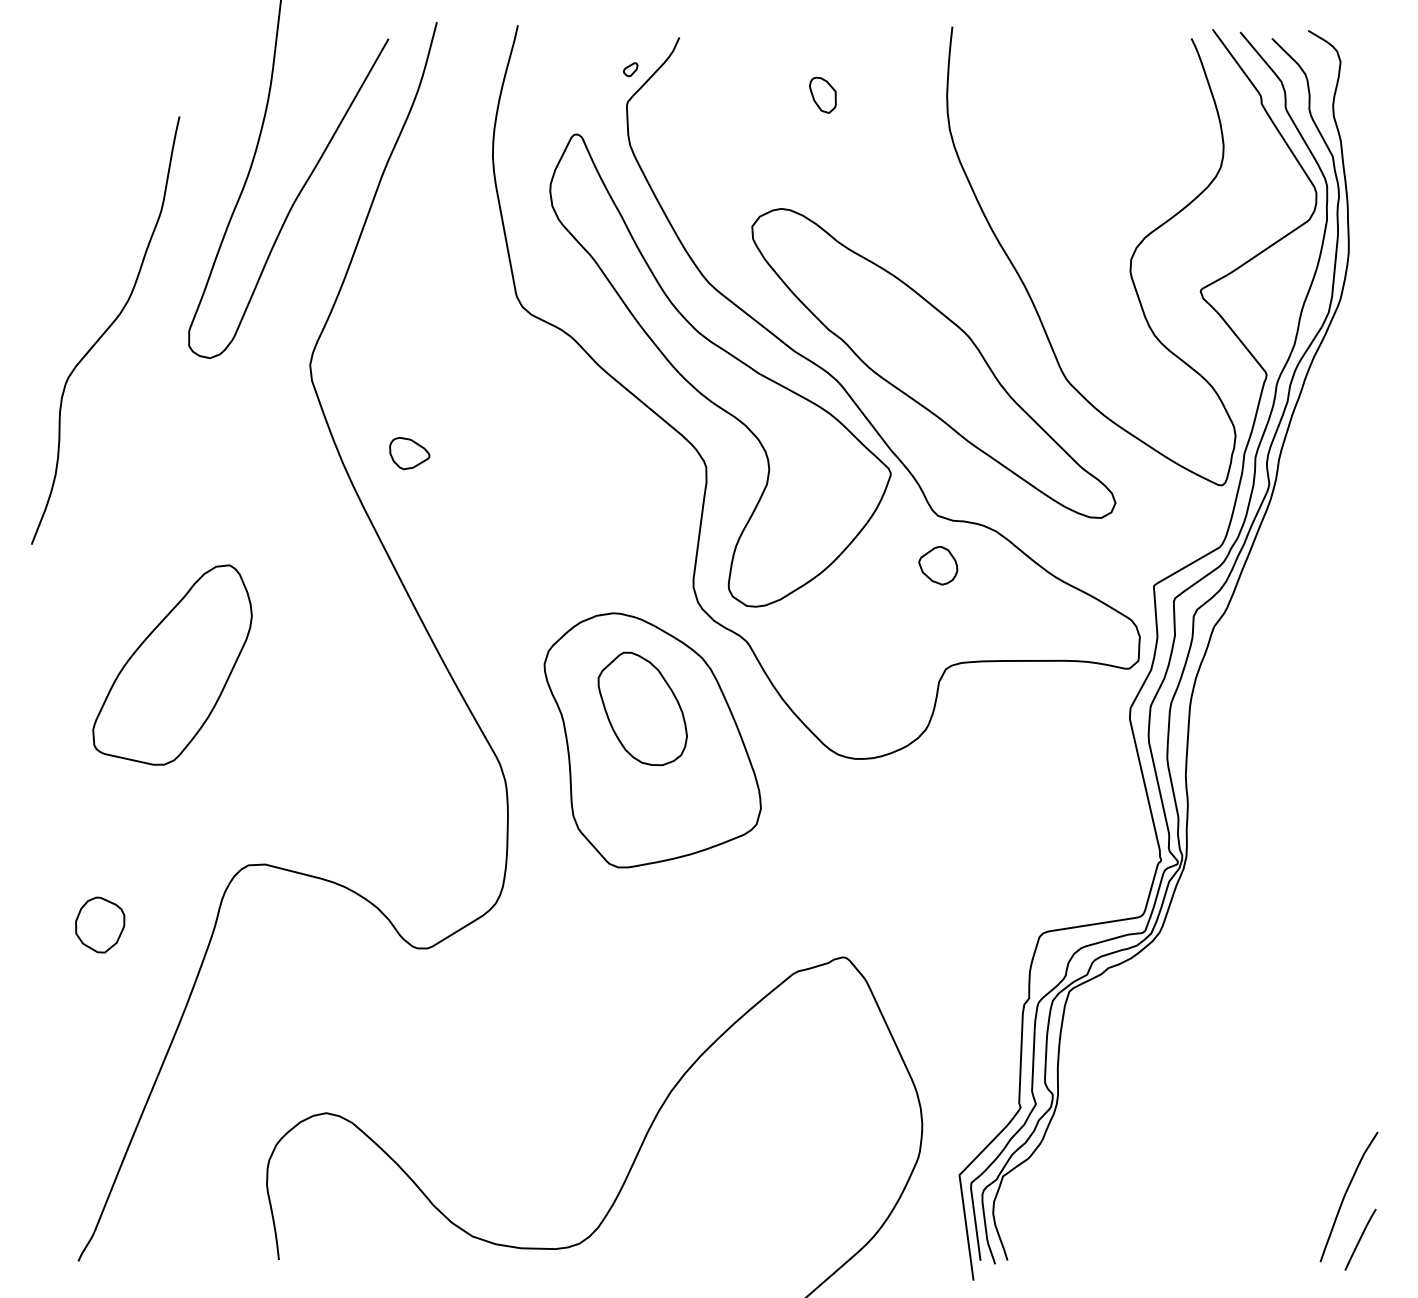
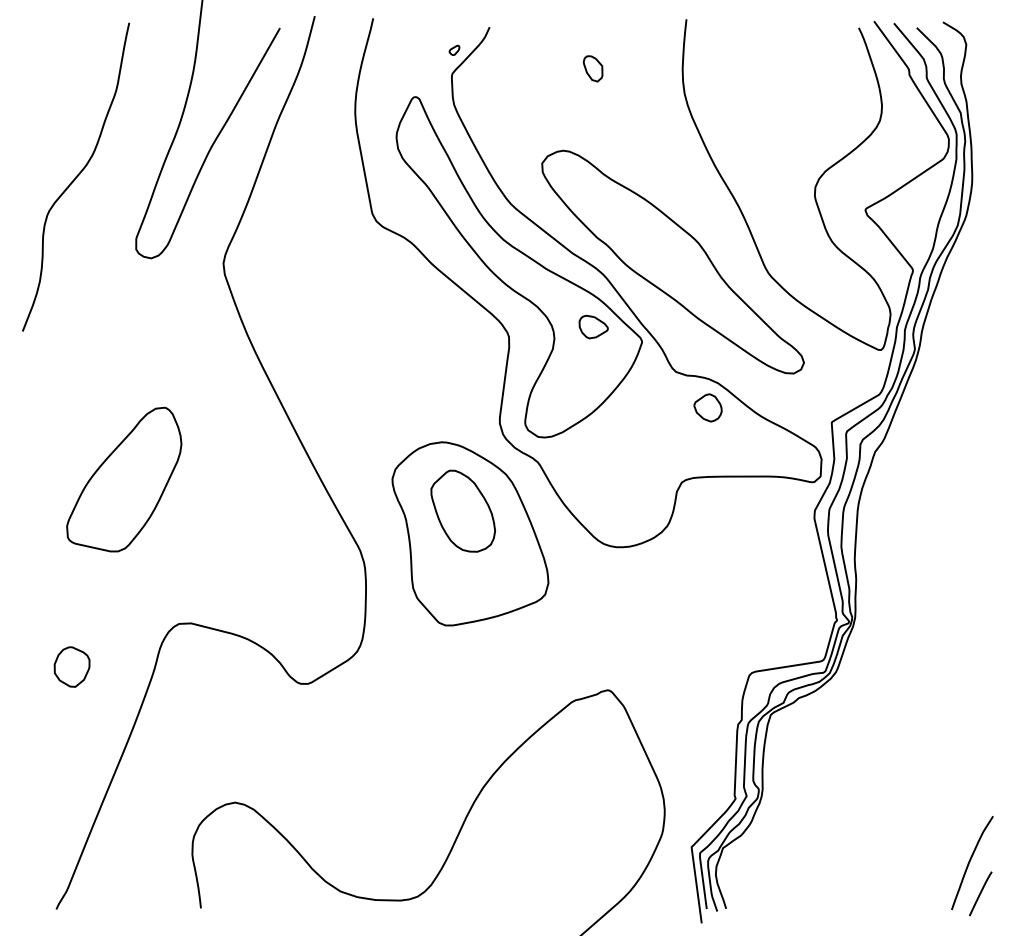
curve: (105, 330) -> (75, 177), moved
part: (409, 453) -> (593, 327), moved
part: (938, 565) -> (708, 407), moved

